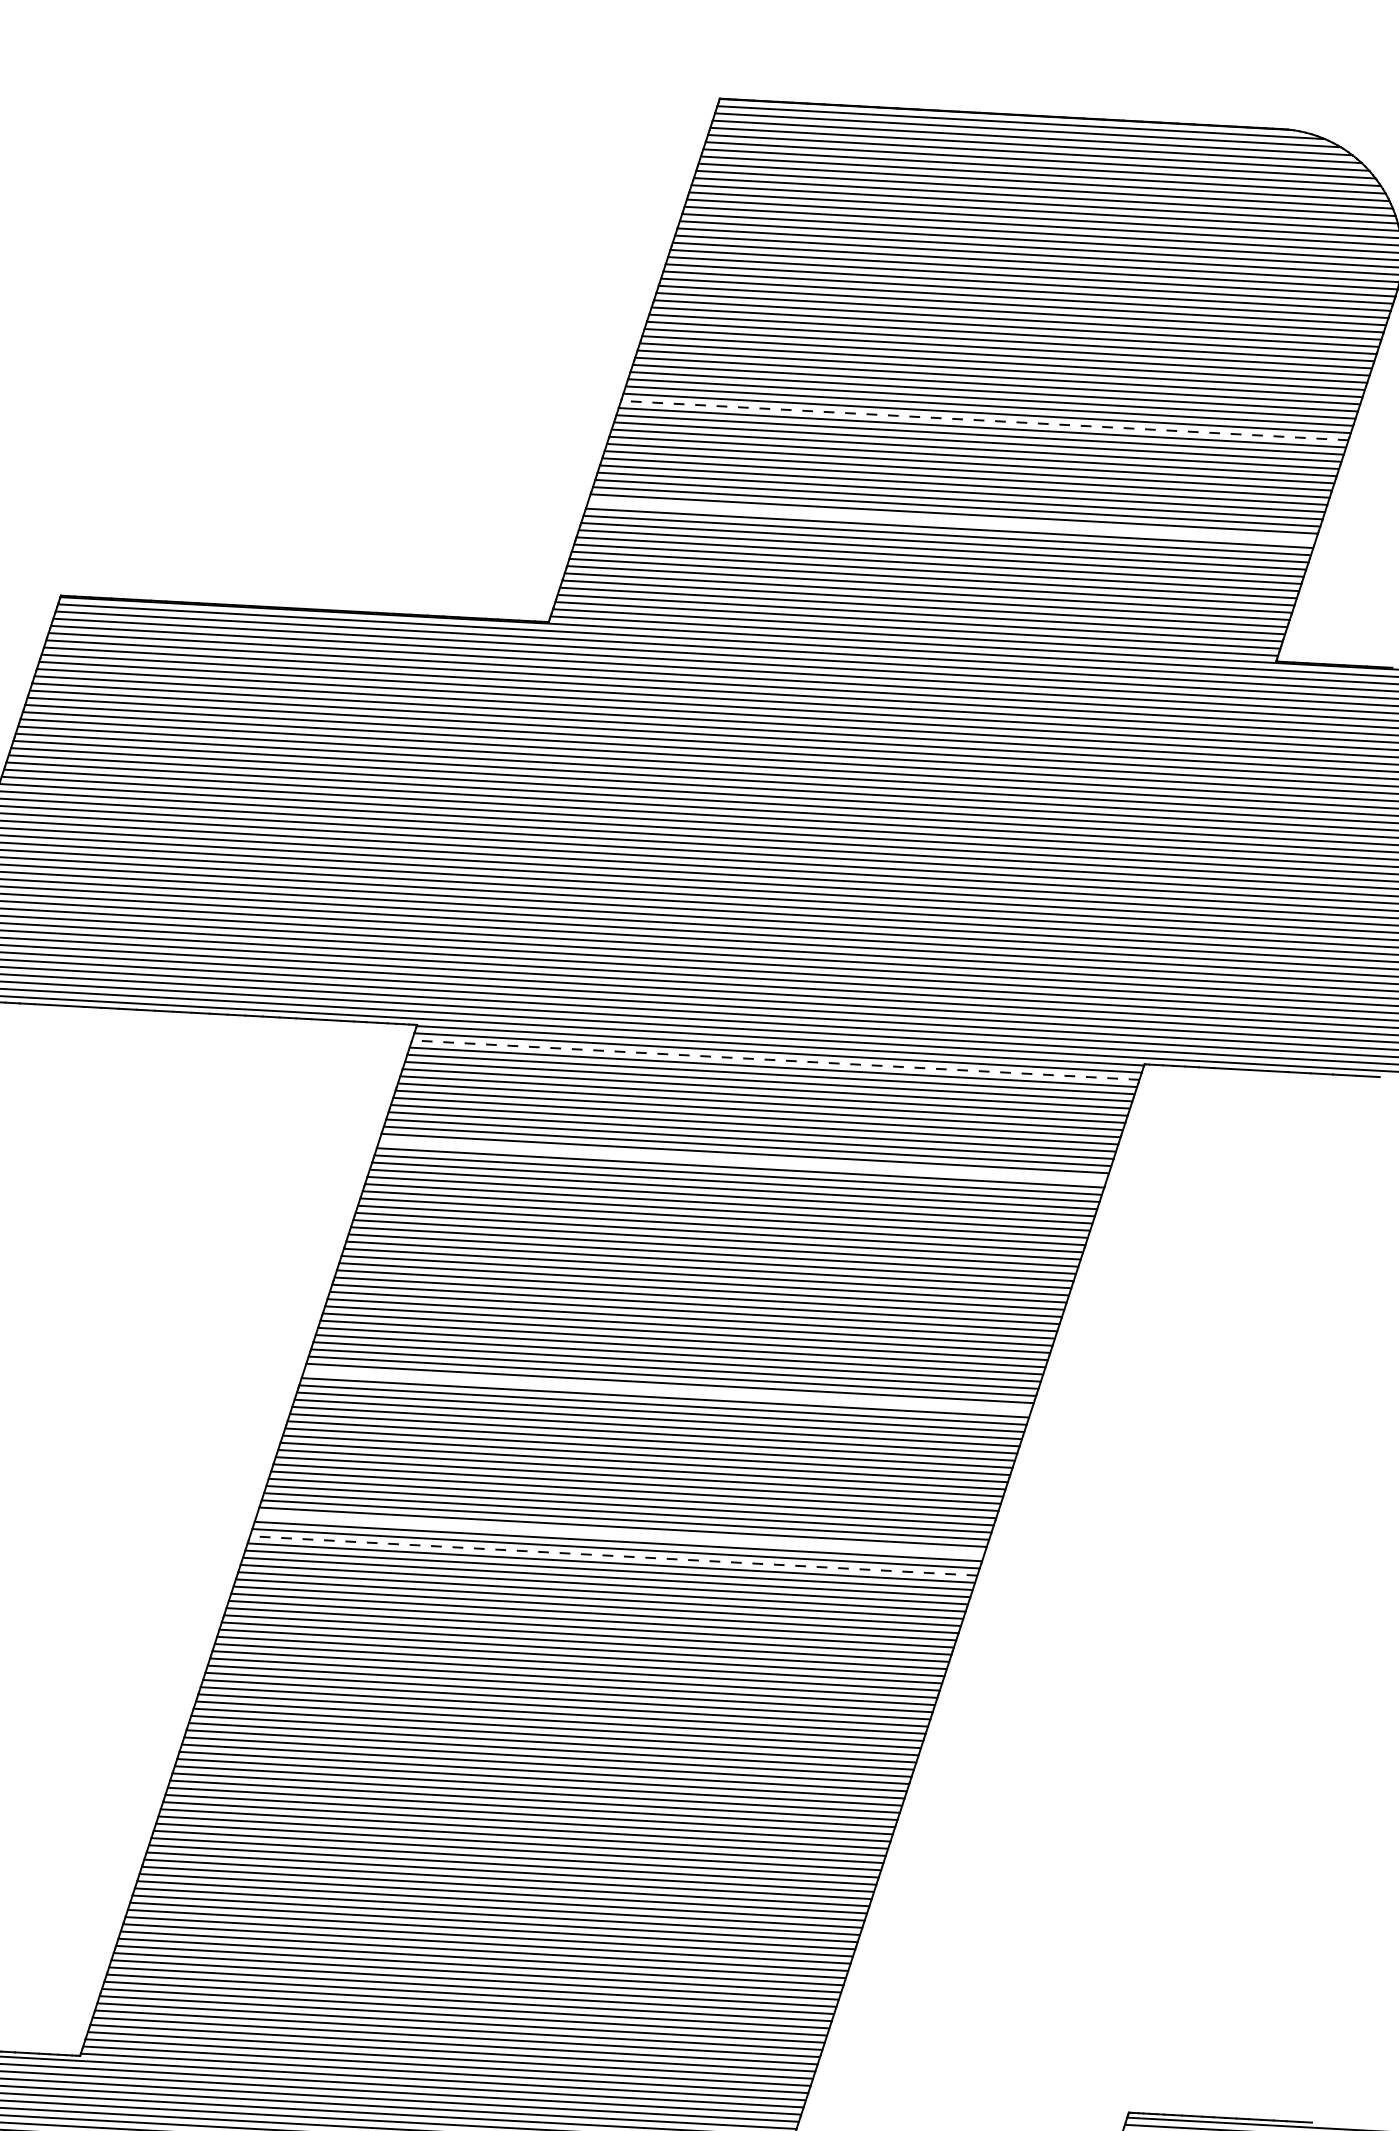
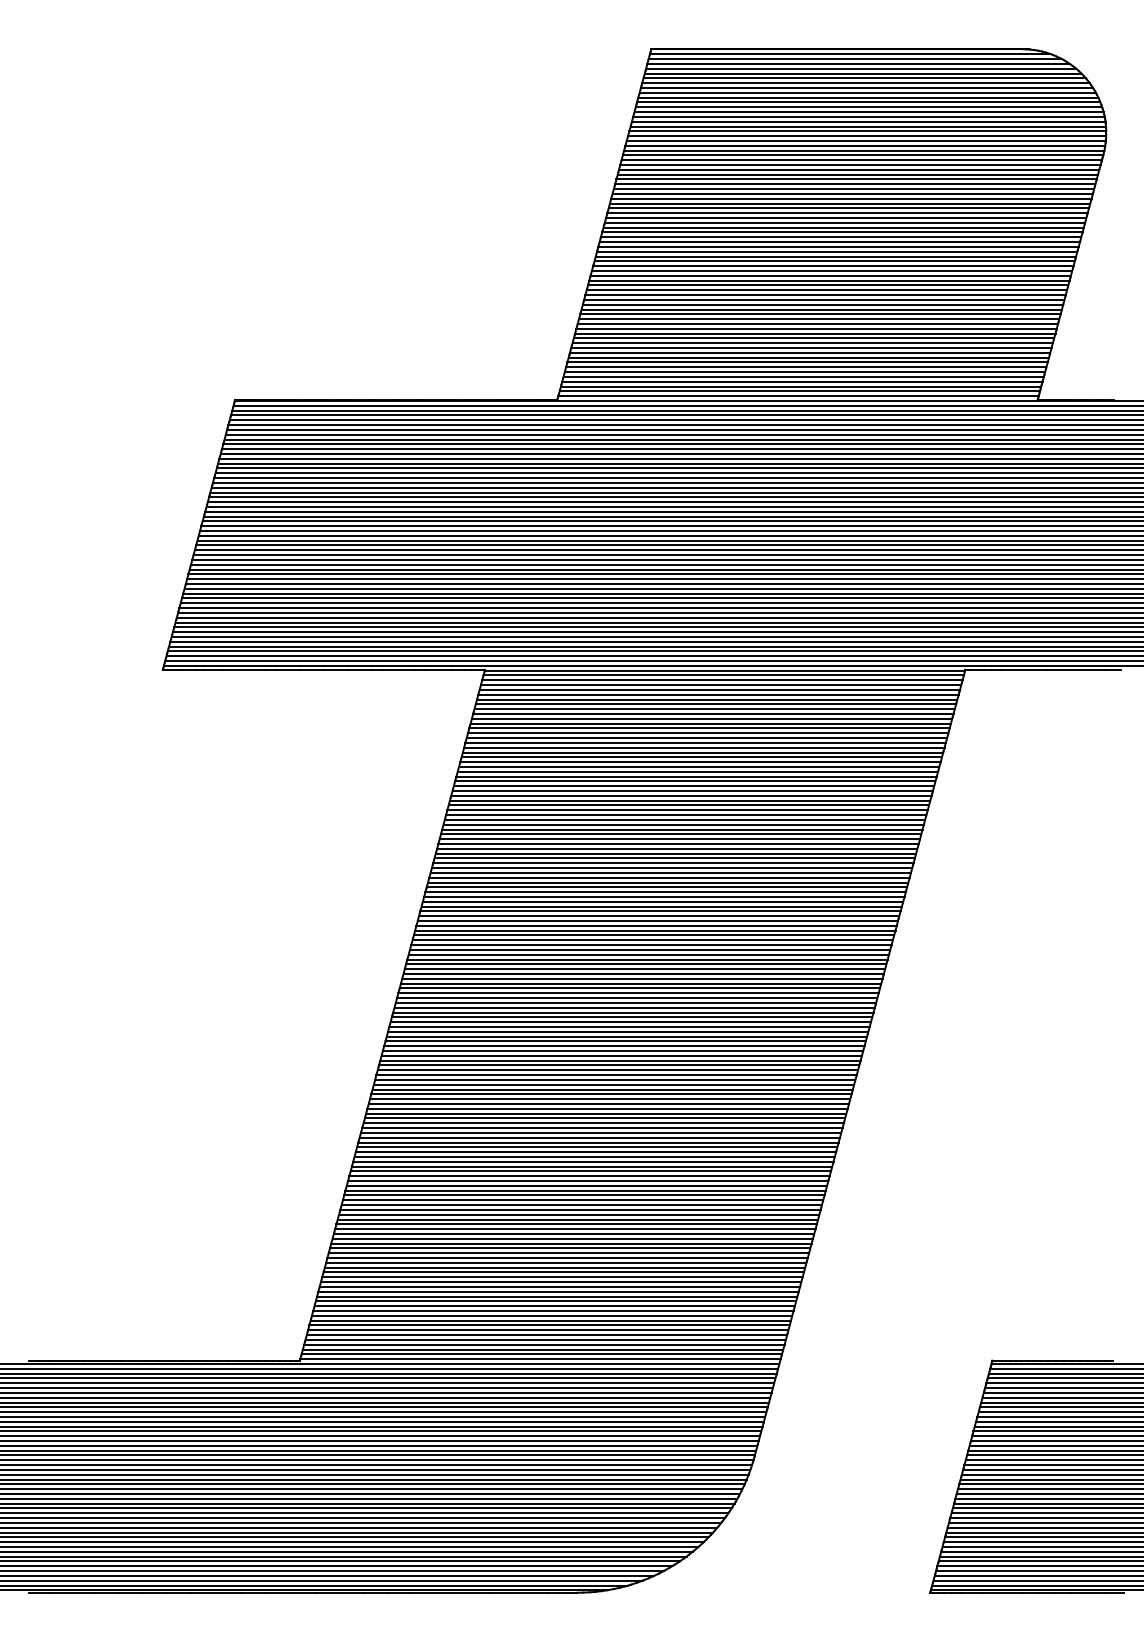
line: (983, 420) -> (836, 251), dashed -> solid
line: (952, 521) -> (819, 319), added
line: (774, 1060) -> (721, 680), dashed -> solid
line: (743, 1160) -> (704, 747), added
line: (666, 1390) -> (662, 901), added
line: (621, 1535) -> (637, 998), added
line: (612, 1555) -> (632, 1012), dashed -> solid

